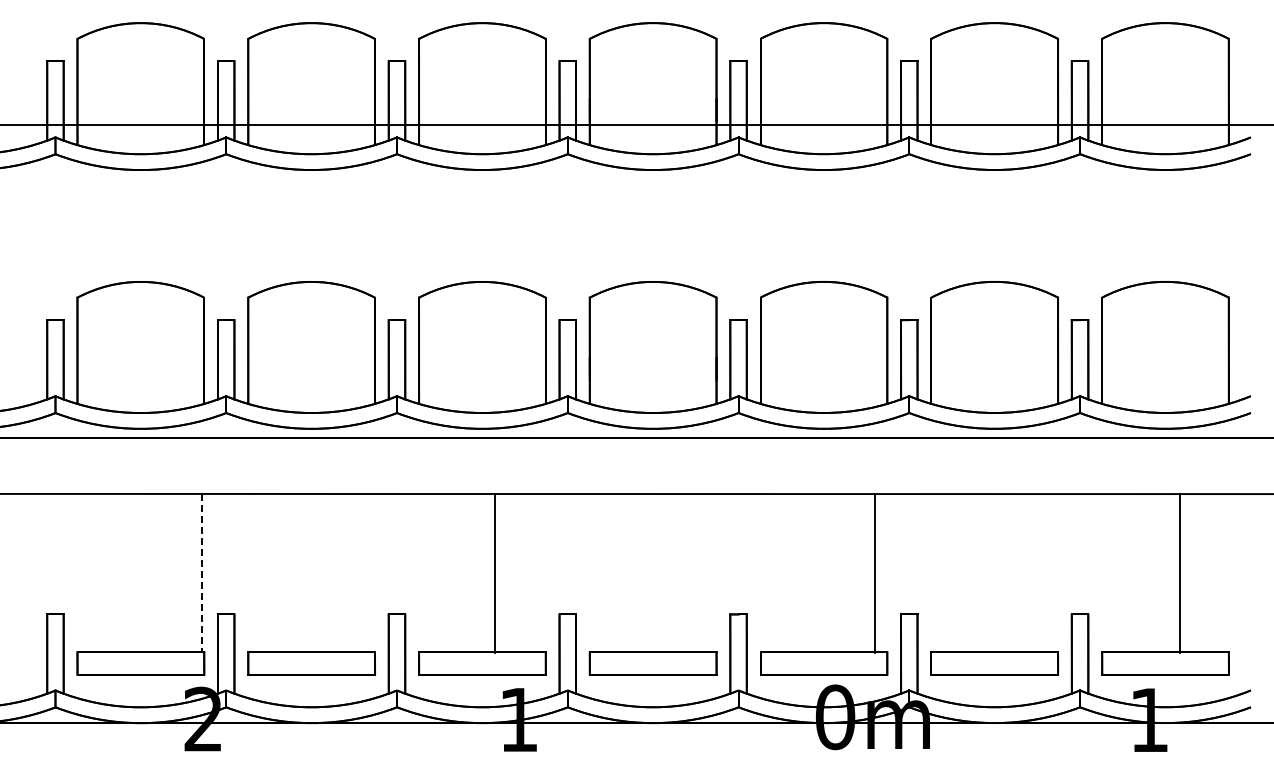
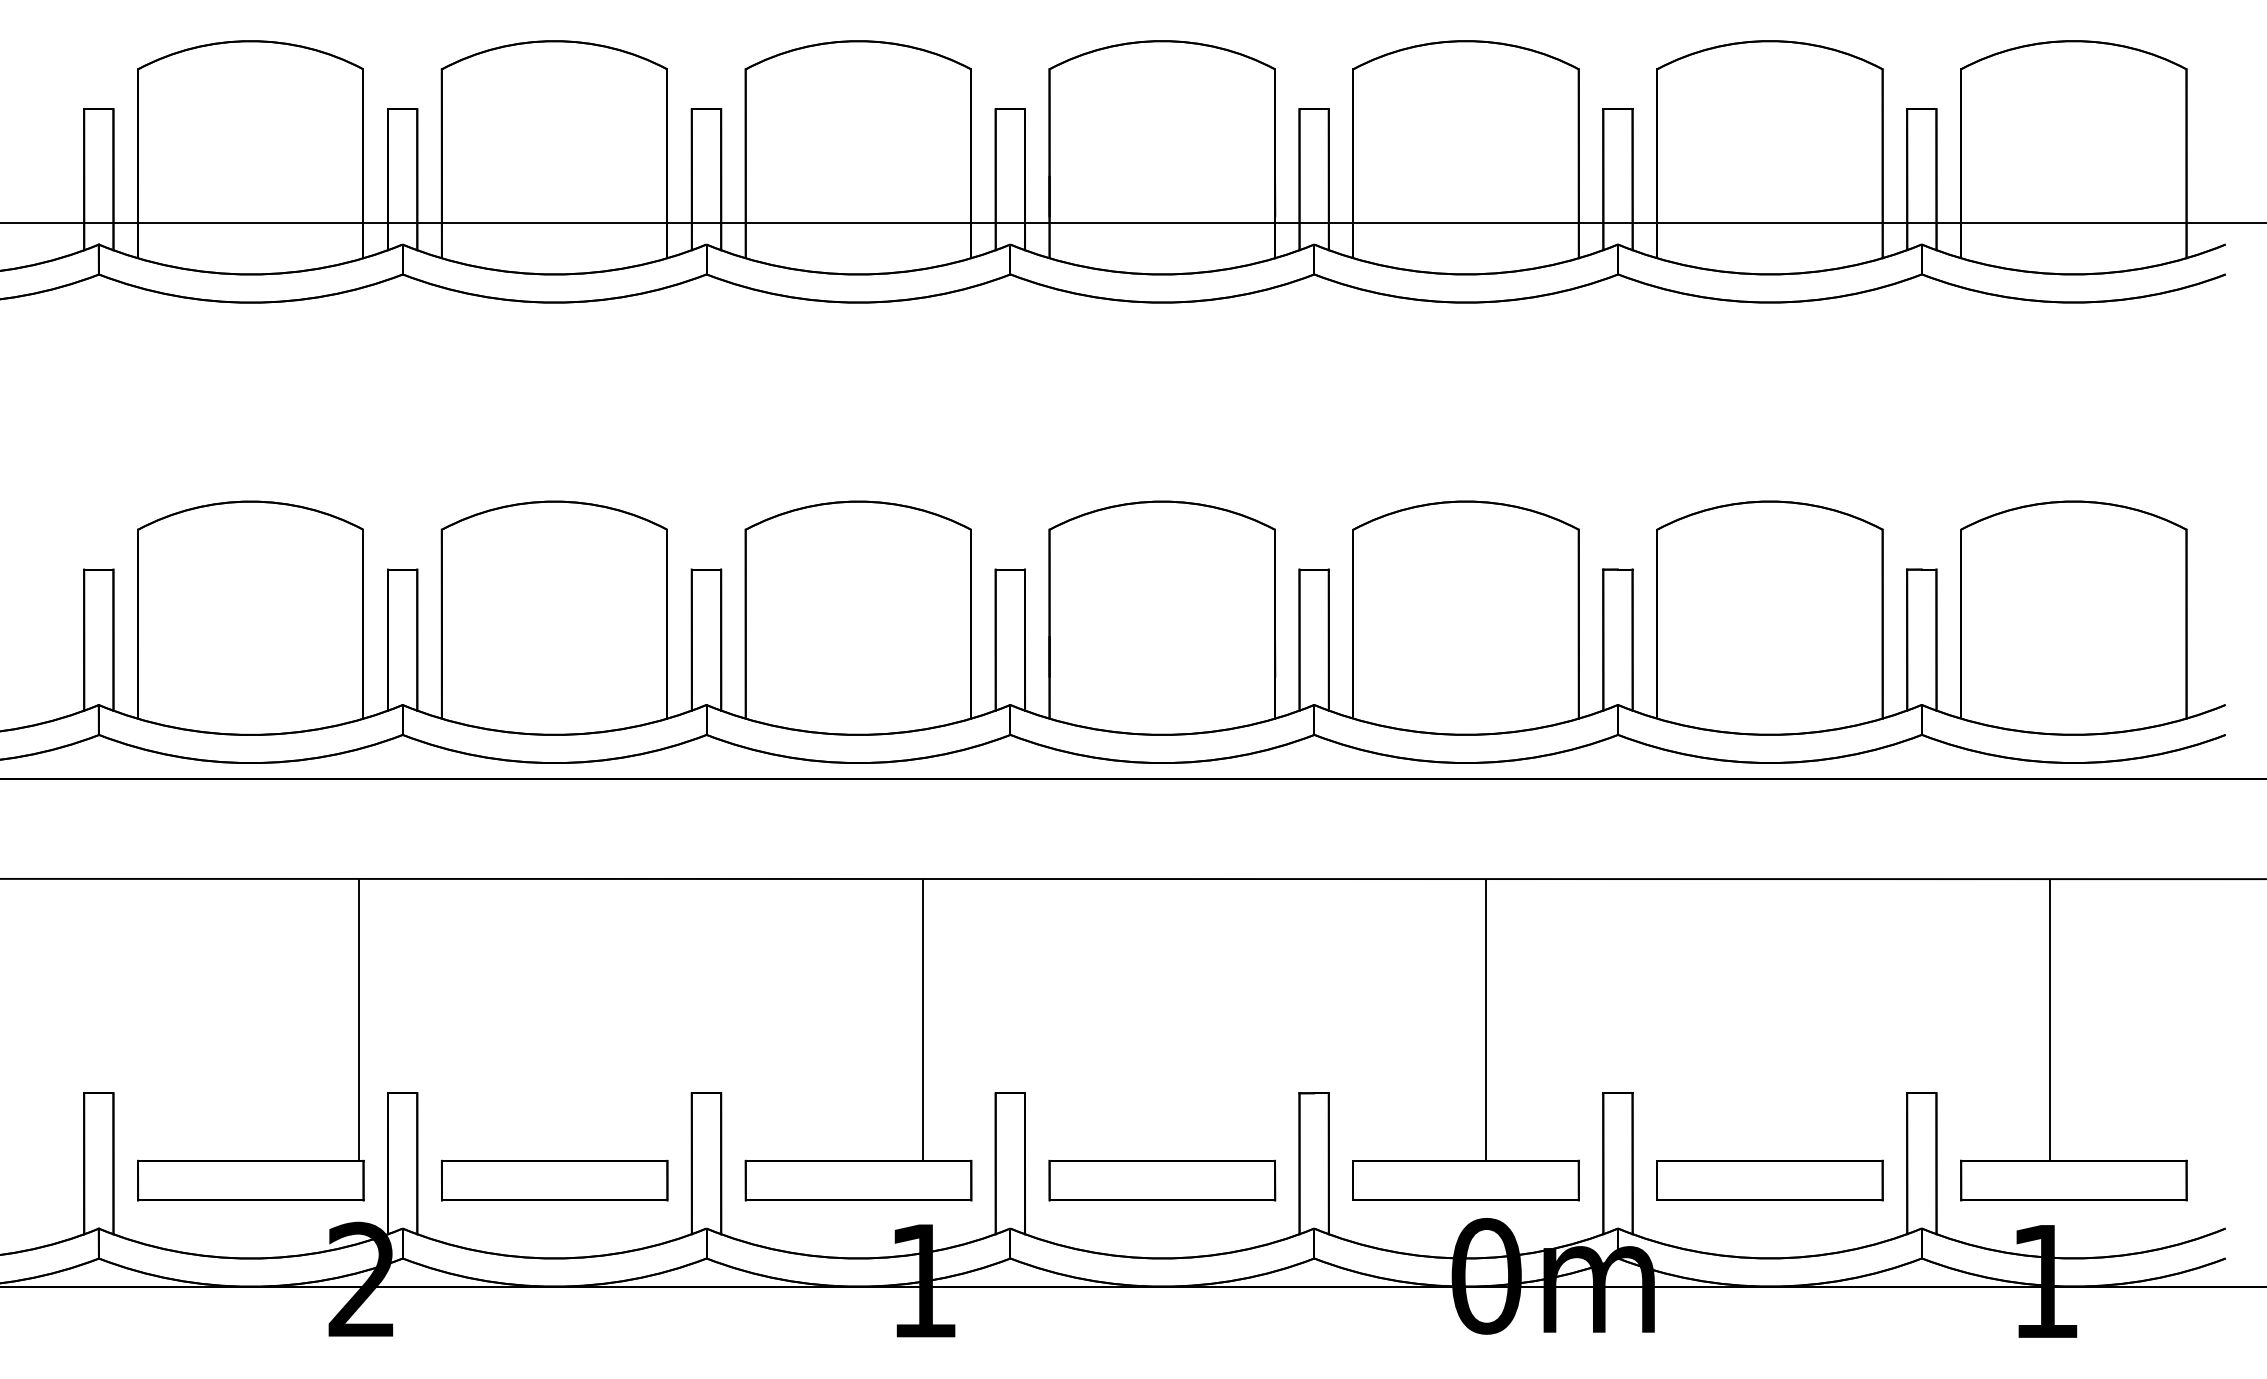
line: (494, 573) -> (922, 1020), moved
line: (875, 573) -> (1486, 1020), moved
line: (1180, 573) -> (2050, 1020), moved
line: (201, 574) -> (358, 1022), dashed -> solid

